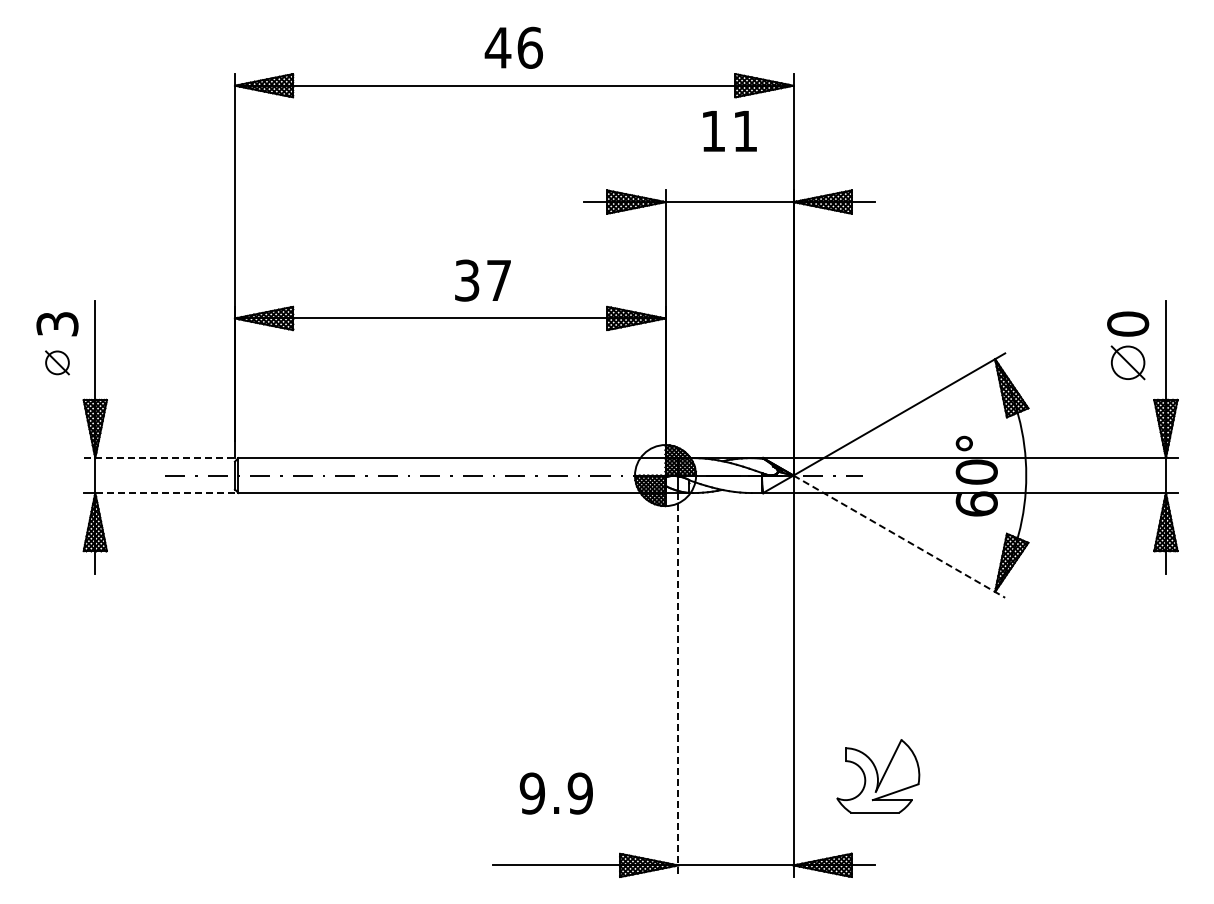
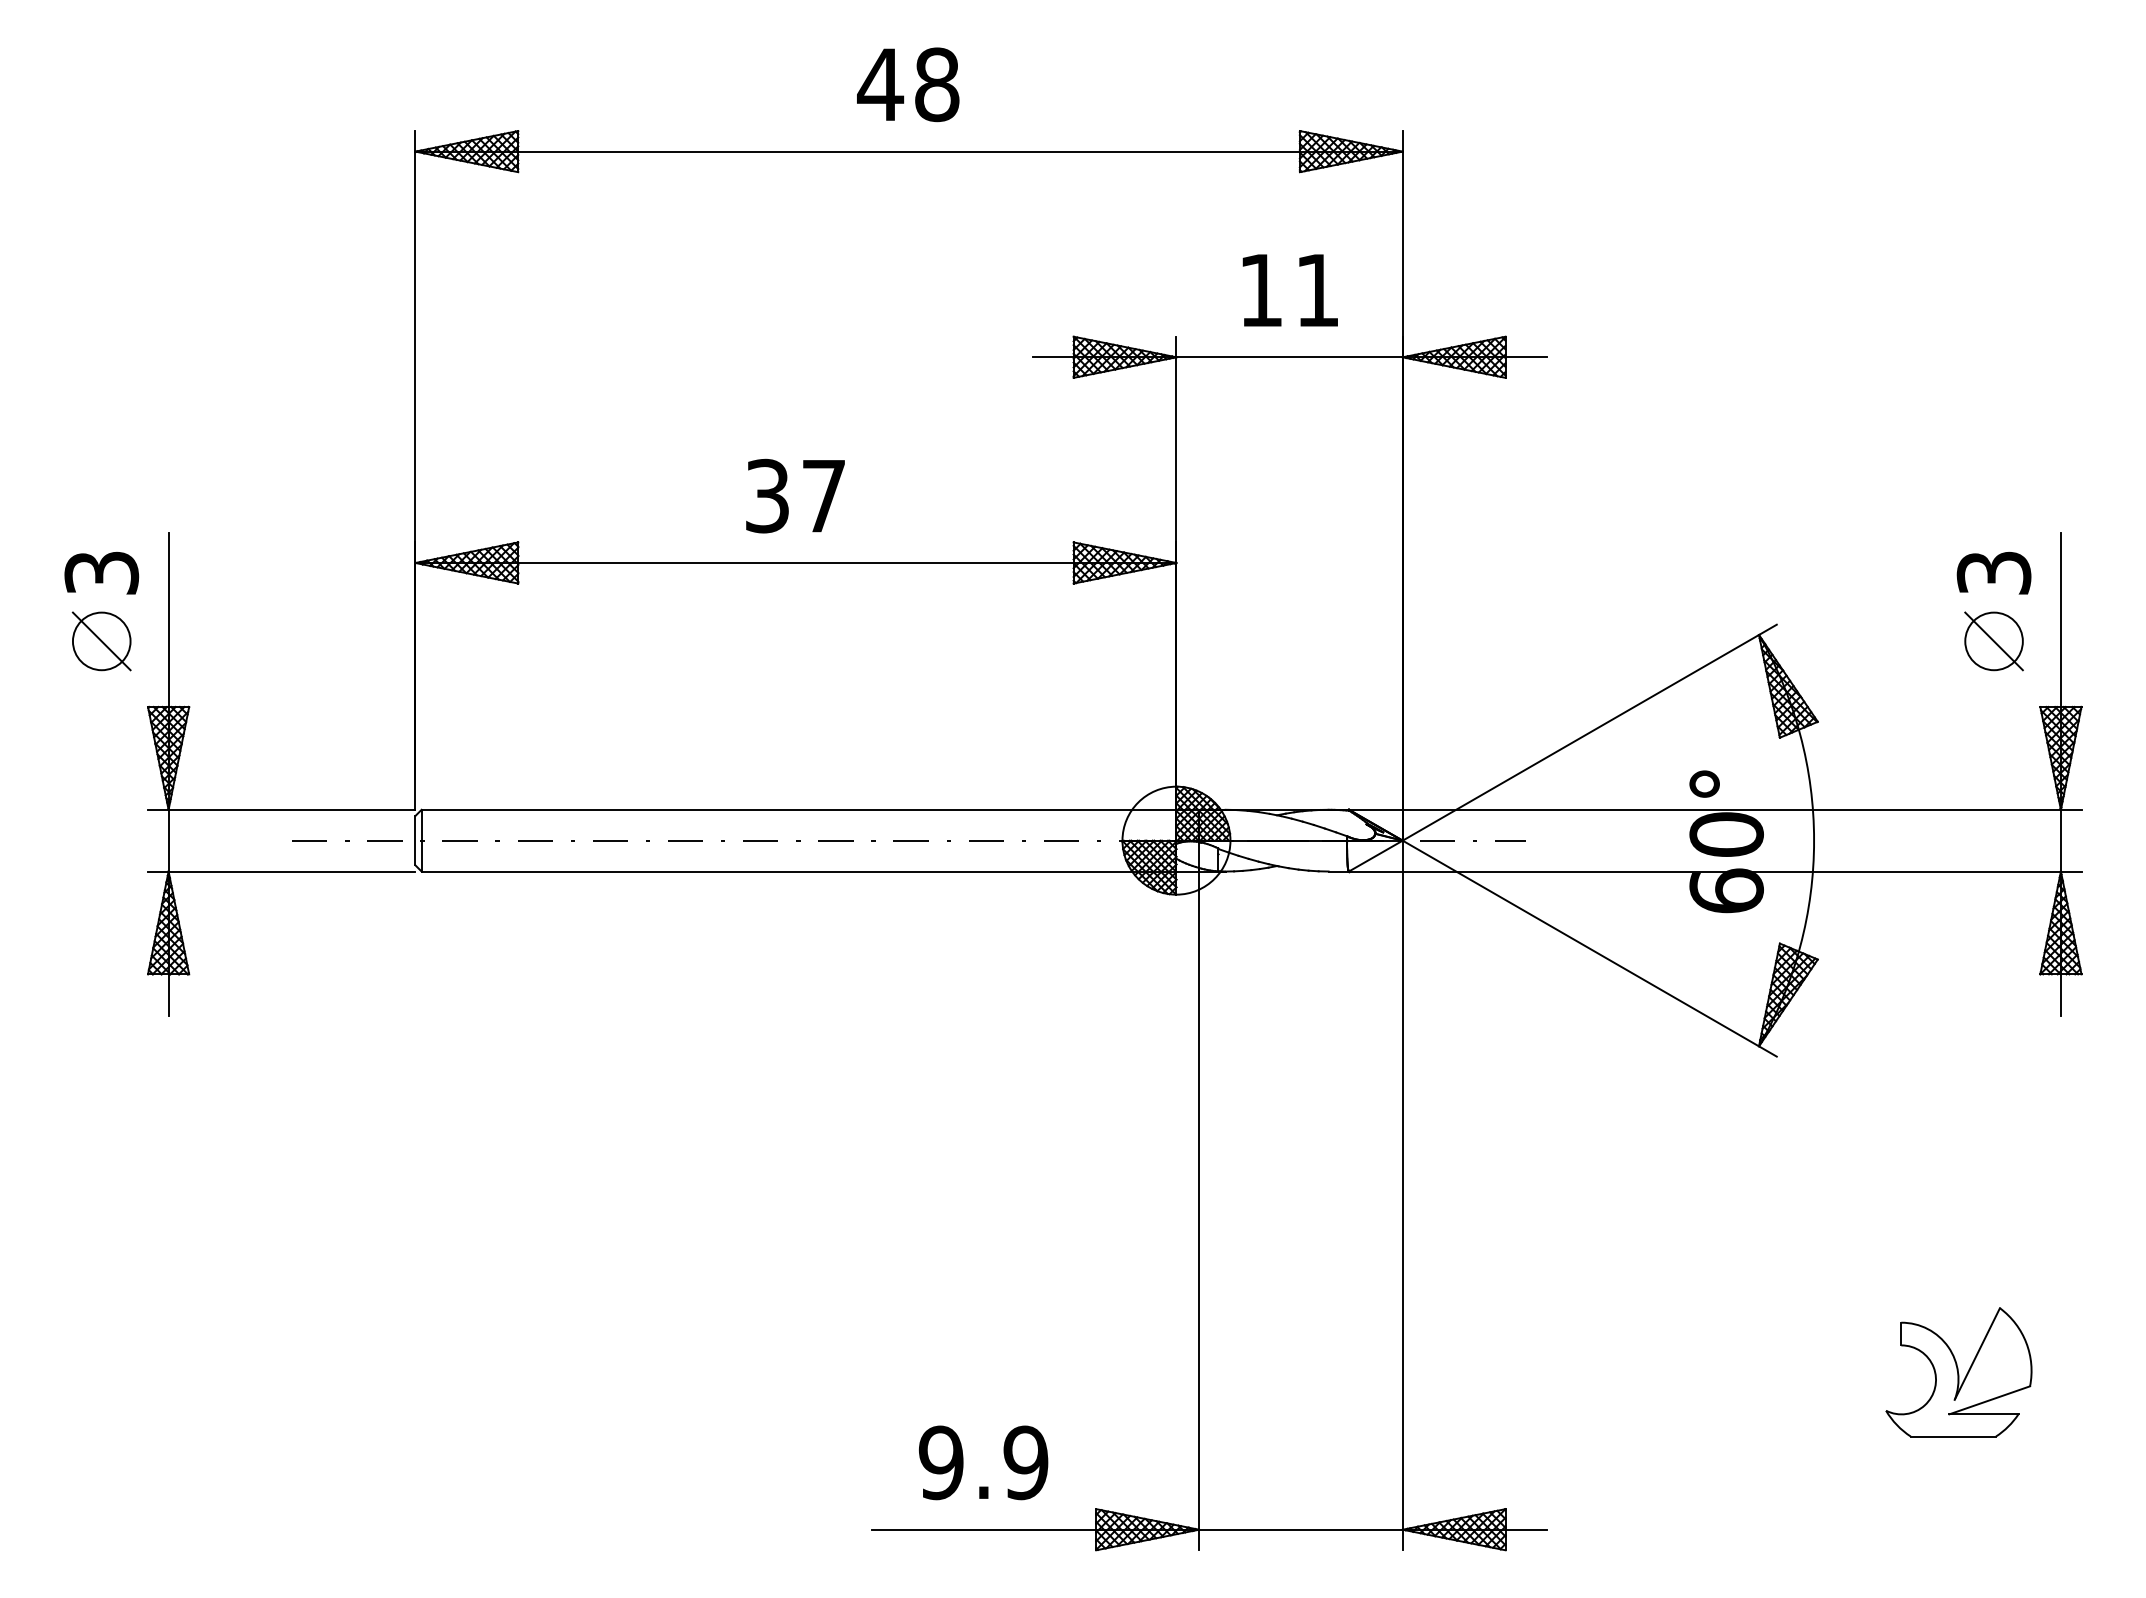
text: (529, 47) -> (936, 84), 46 -> 48
text: (729, 131) -> (1289, 290), moved
text: (482, 280) -> (794, 495), moved
text: (1128, 323) -> (1994, 571), 0 -> 3
part: (57, 362) -> (101, 640), size x1.43
line: (159, 458) -> (282, 810), dashed -> solid
line: (165, 493) -> (292, 872), dashed -> solid
line: (899, 536) -> (1589, 948), dashed -> solid
line: (678, 685) -> (1199, 1211), dashed -> solid
part: (878, 776) -> (1959, 1372), moved
text: (555, 793) -> (981, 1462), moved

